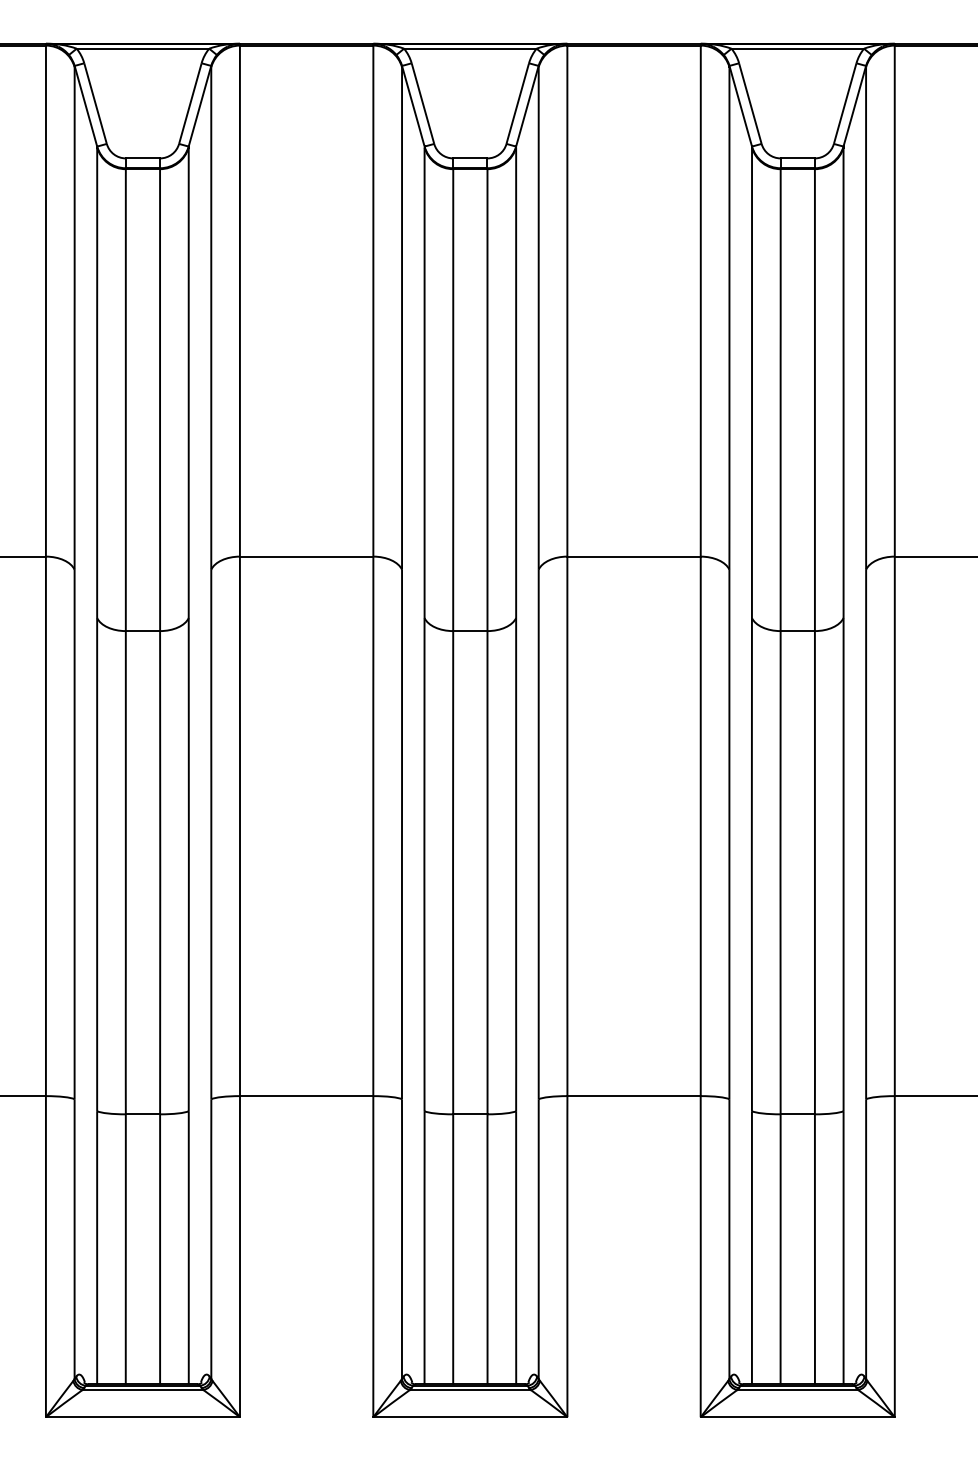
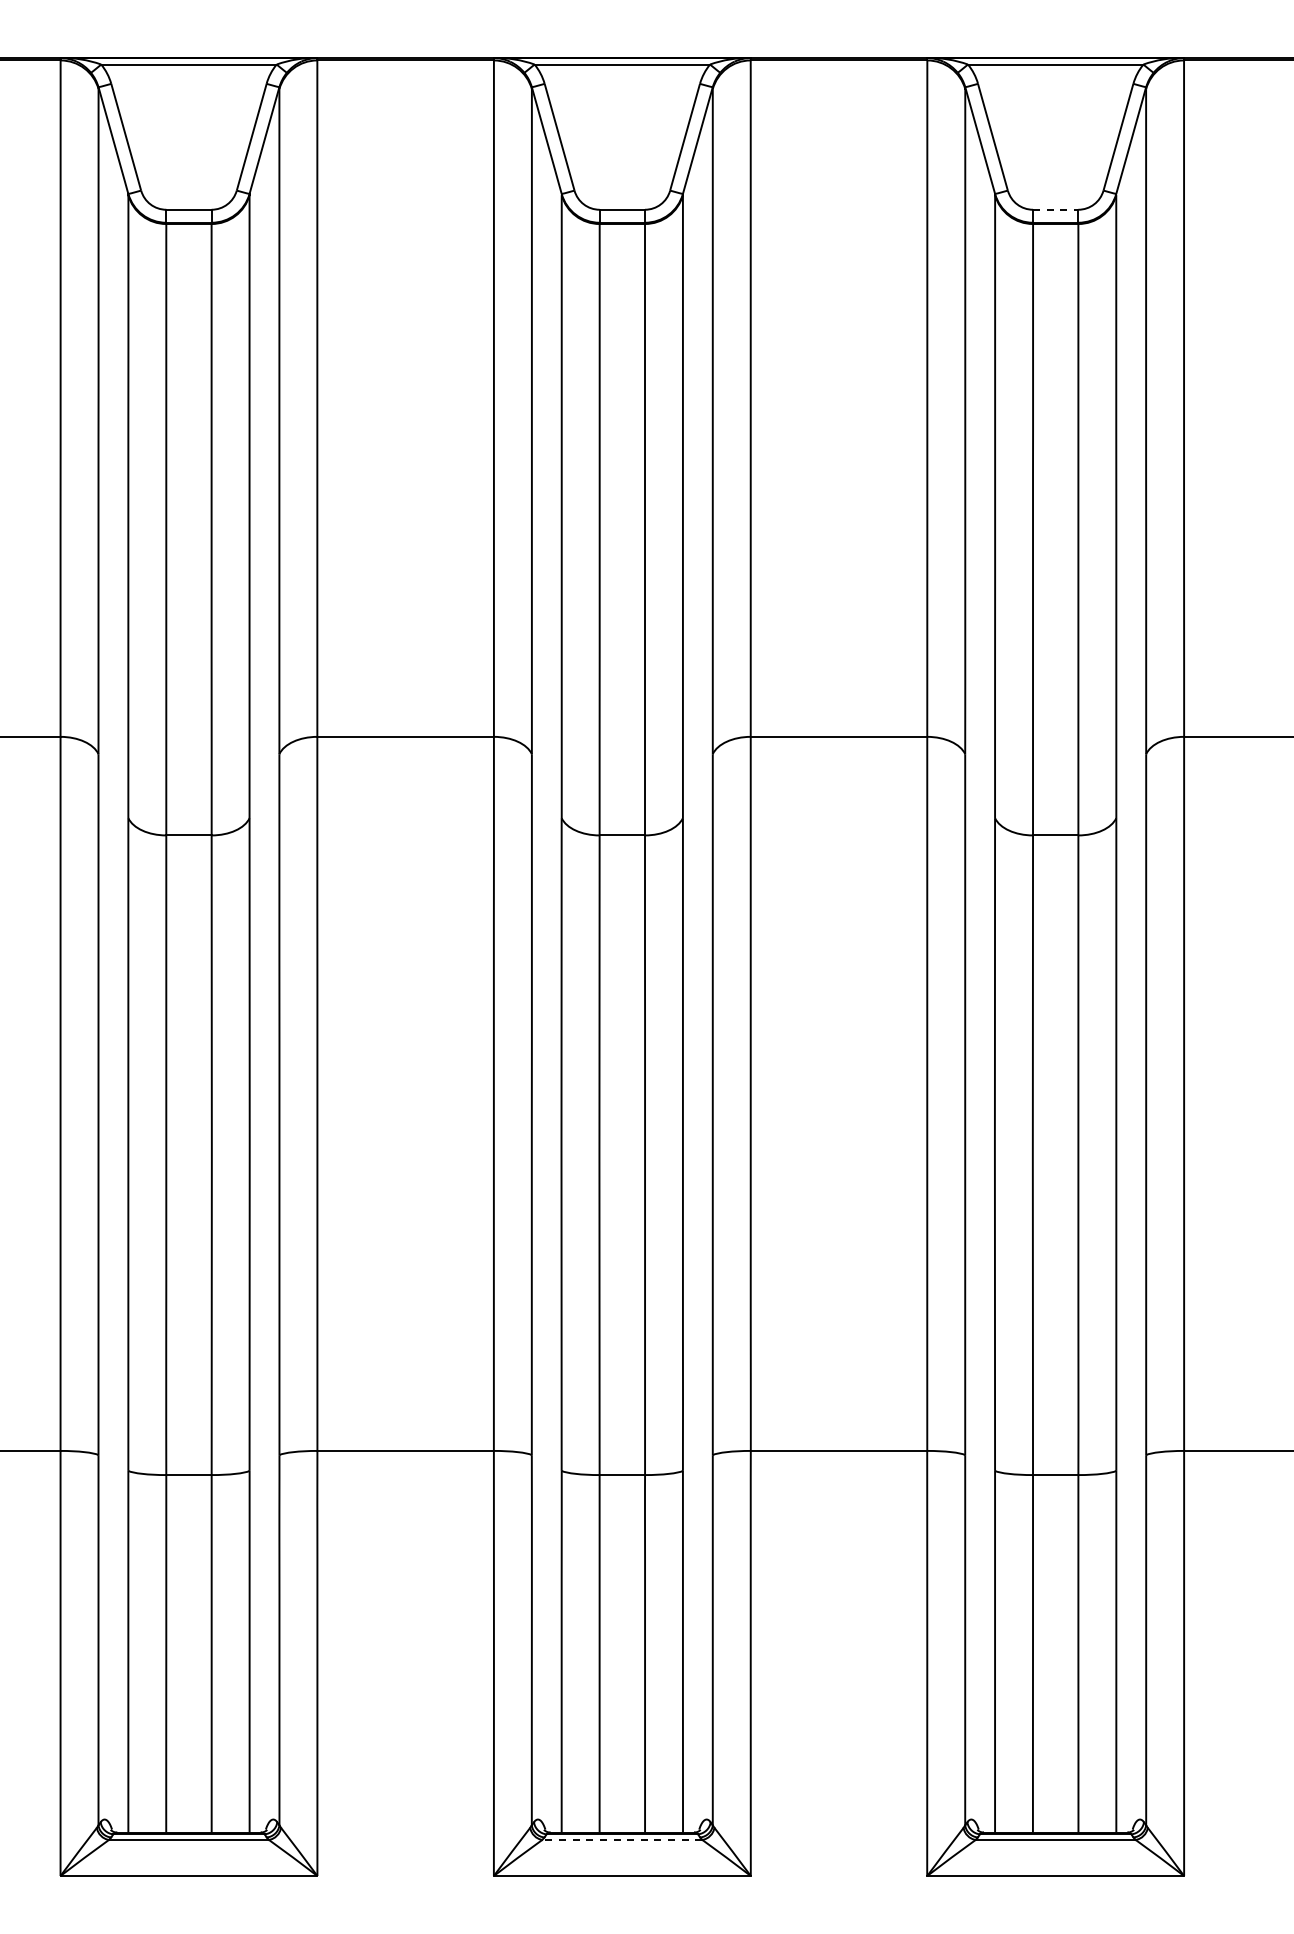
line: (797, 158) -> (1055, 209), solid -> dashed
line: (470, 1389) -> (622, 1839), solid -> dashed

